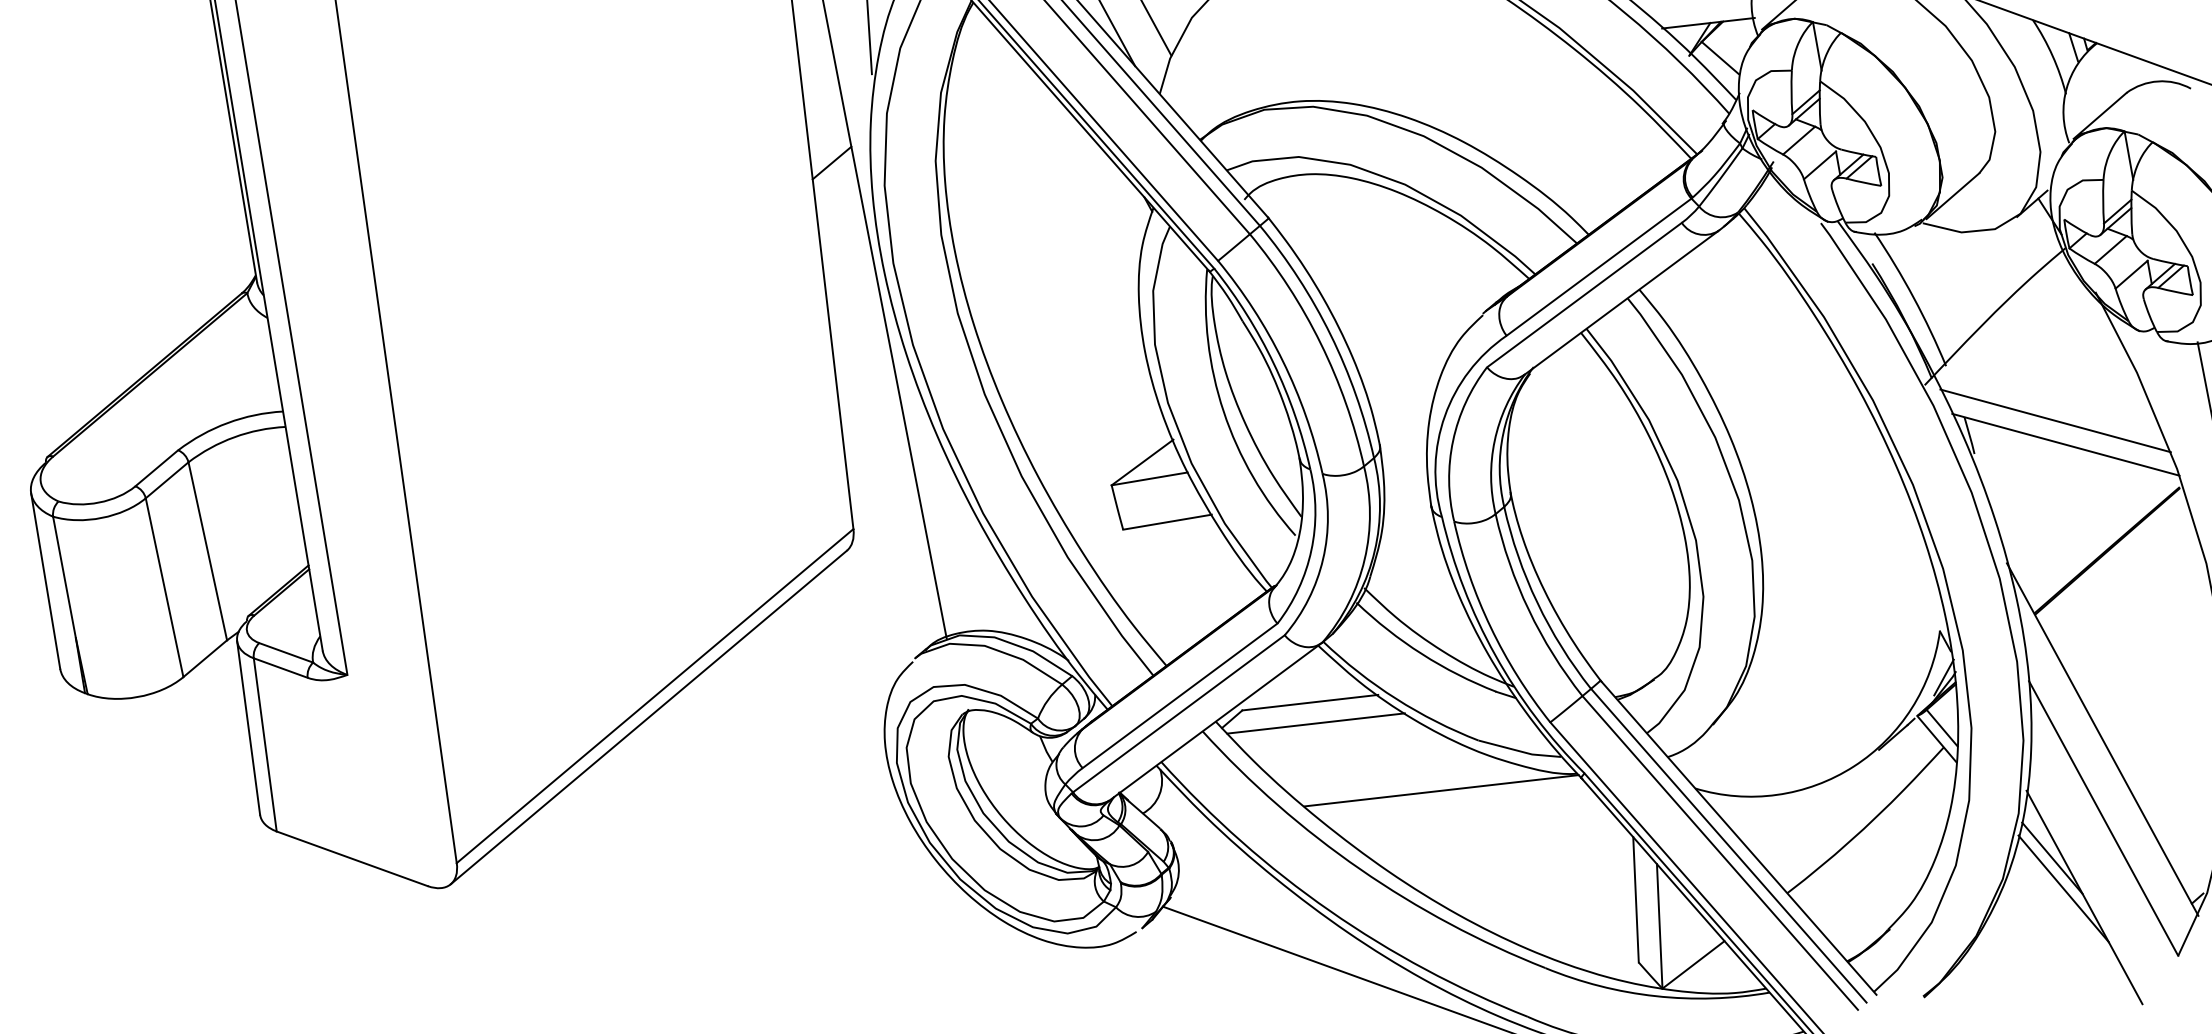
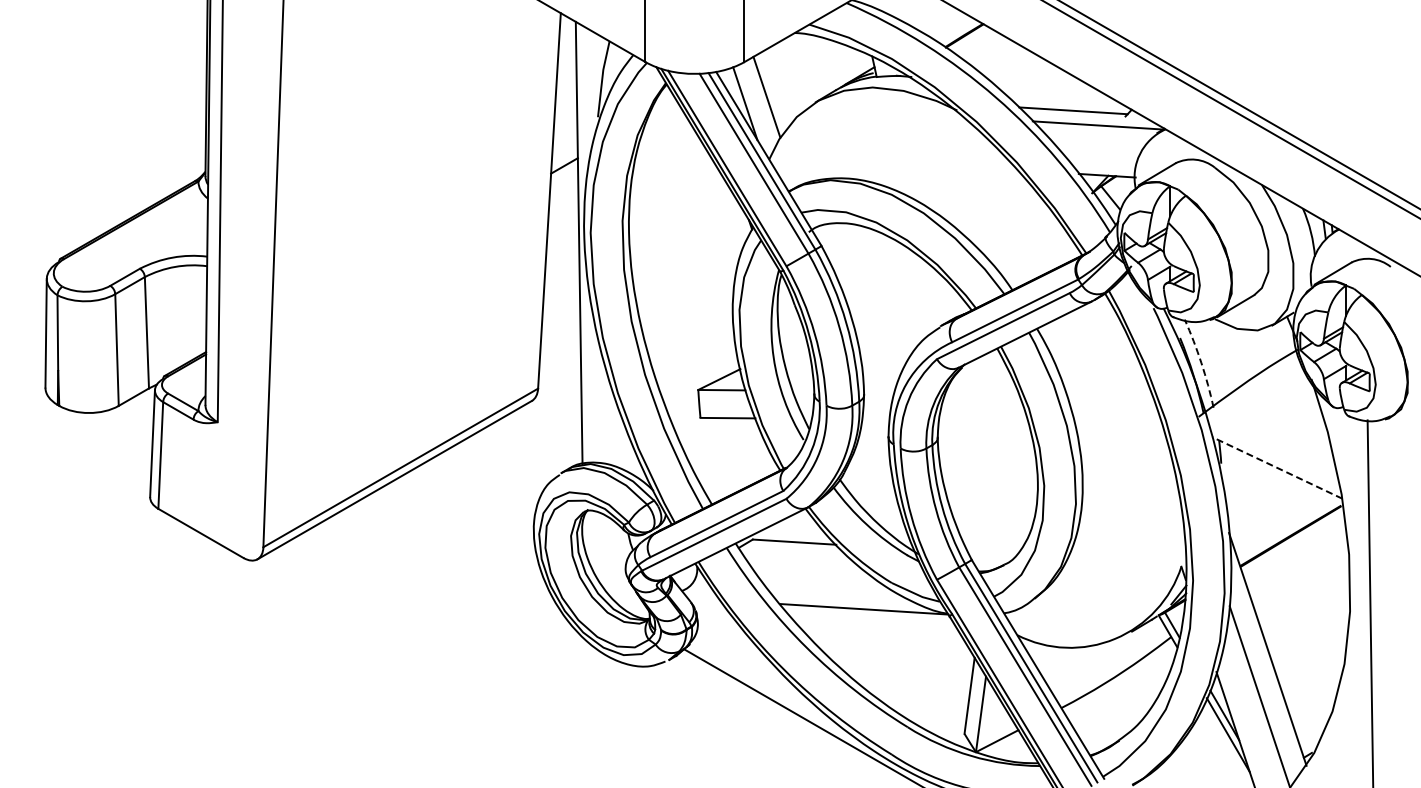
arc: (1913, 296) -> (1201, 362), solid -> dashed
line: (2055, 421) -> (1273, 452), removed
line: (2064, 444) -> (1276, 467), solid -> dashed
line: (1315, 722) -> (795, 554), removed

